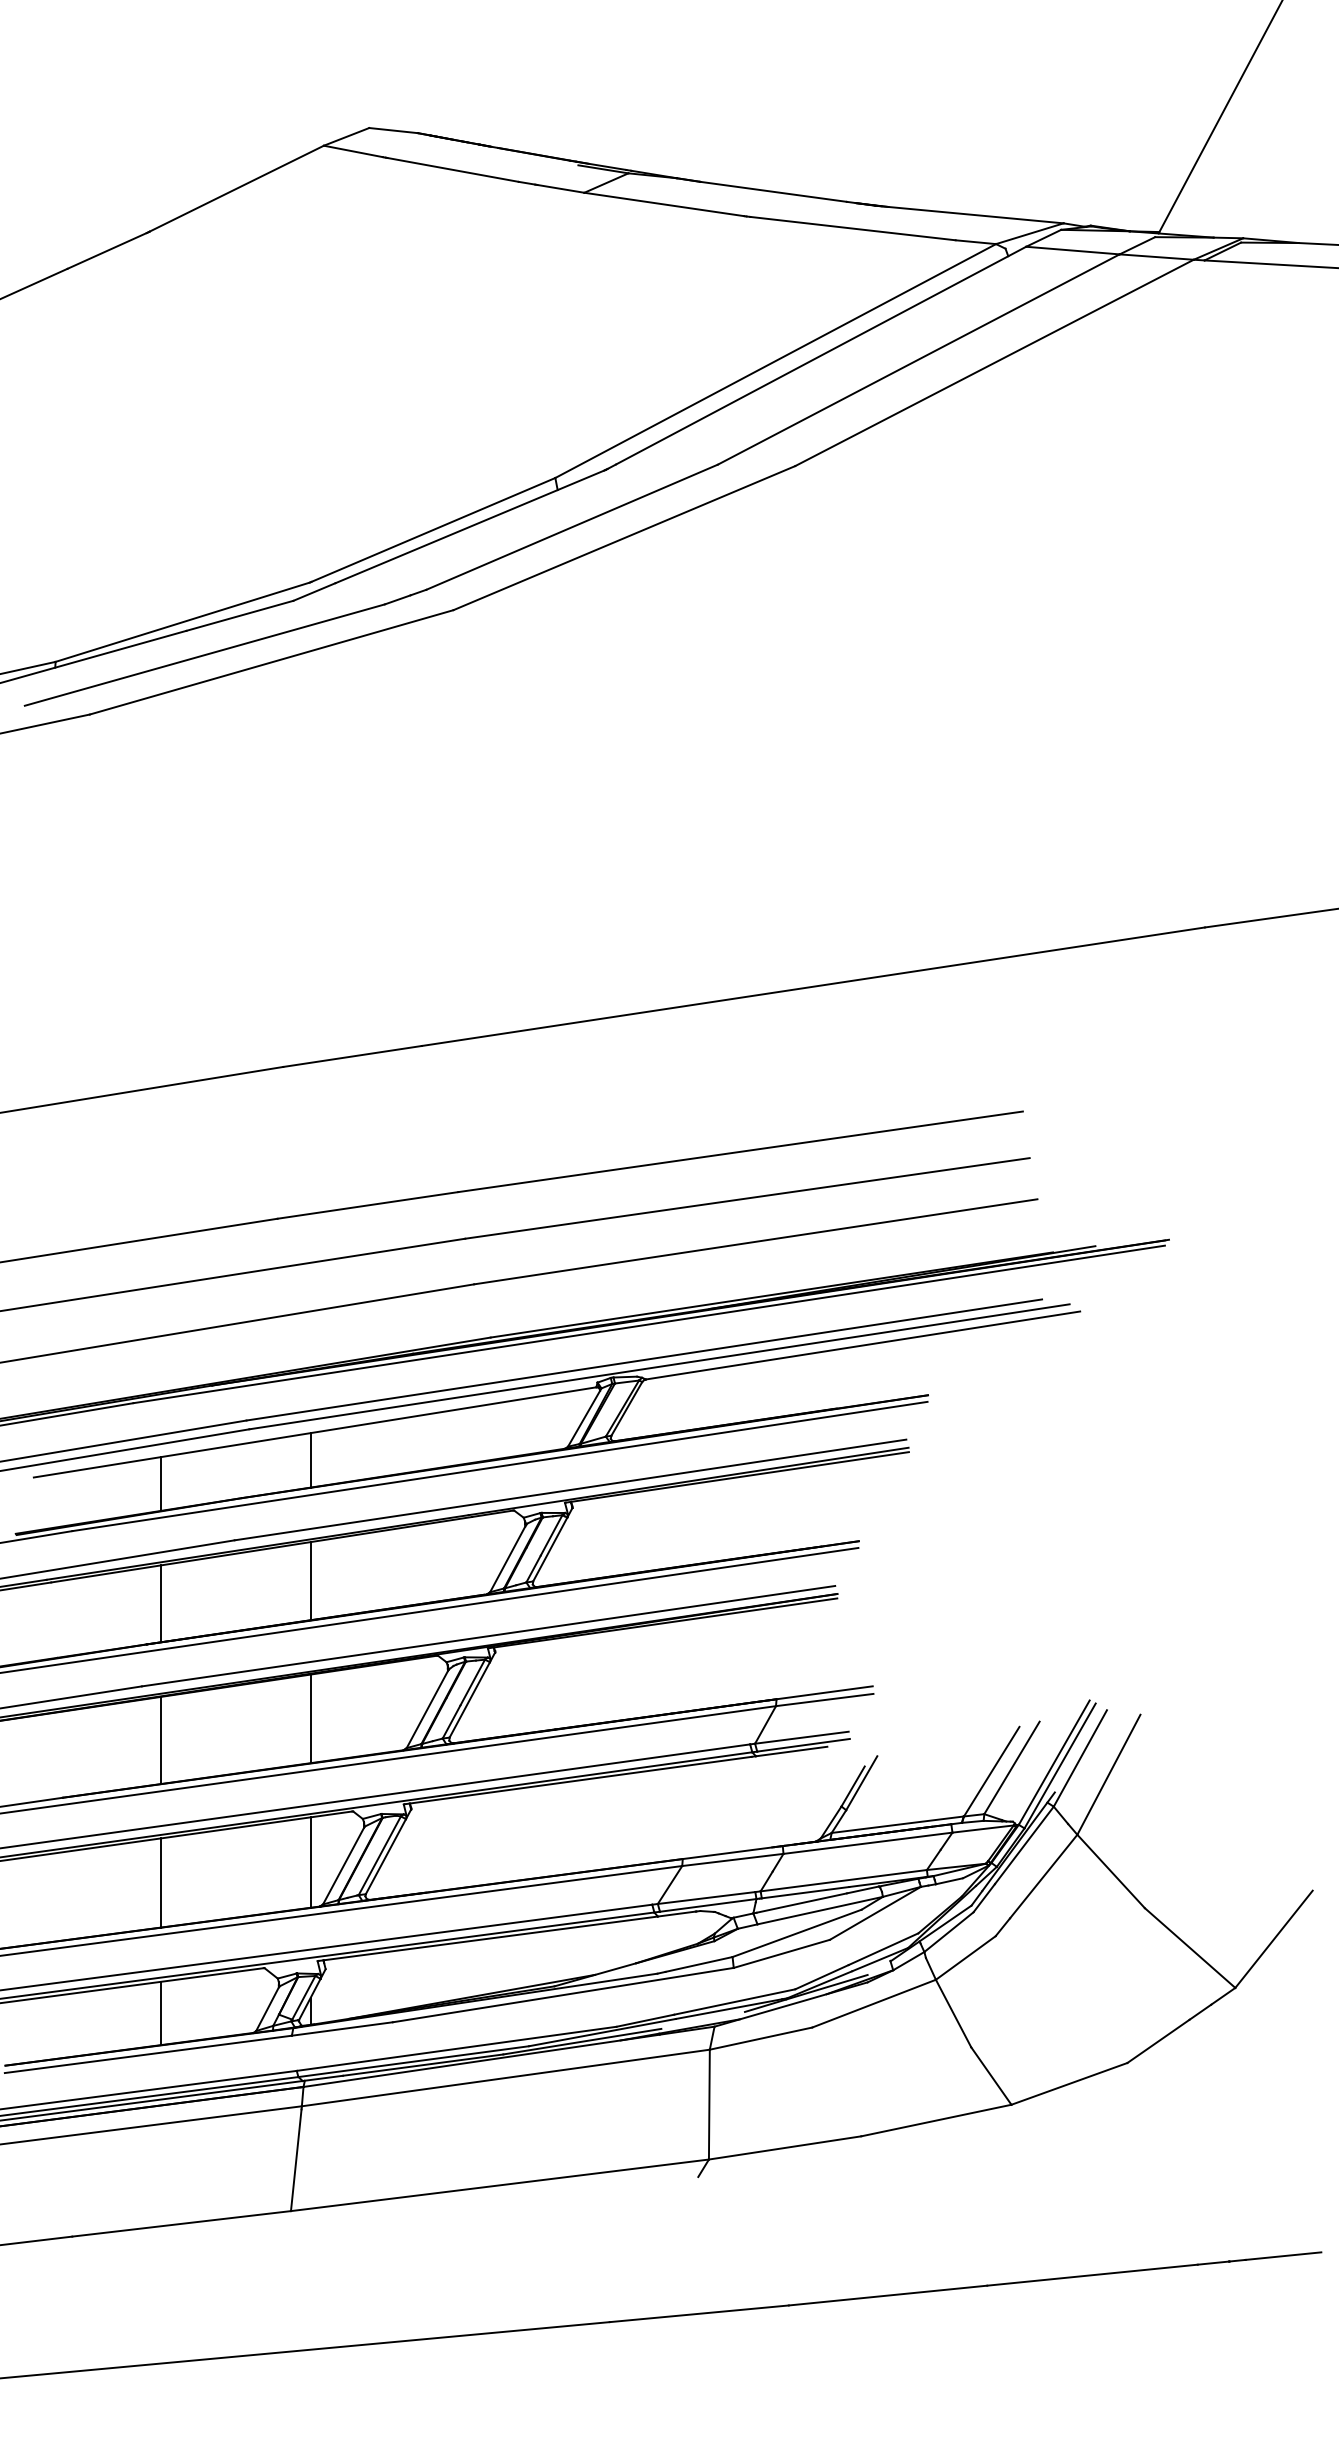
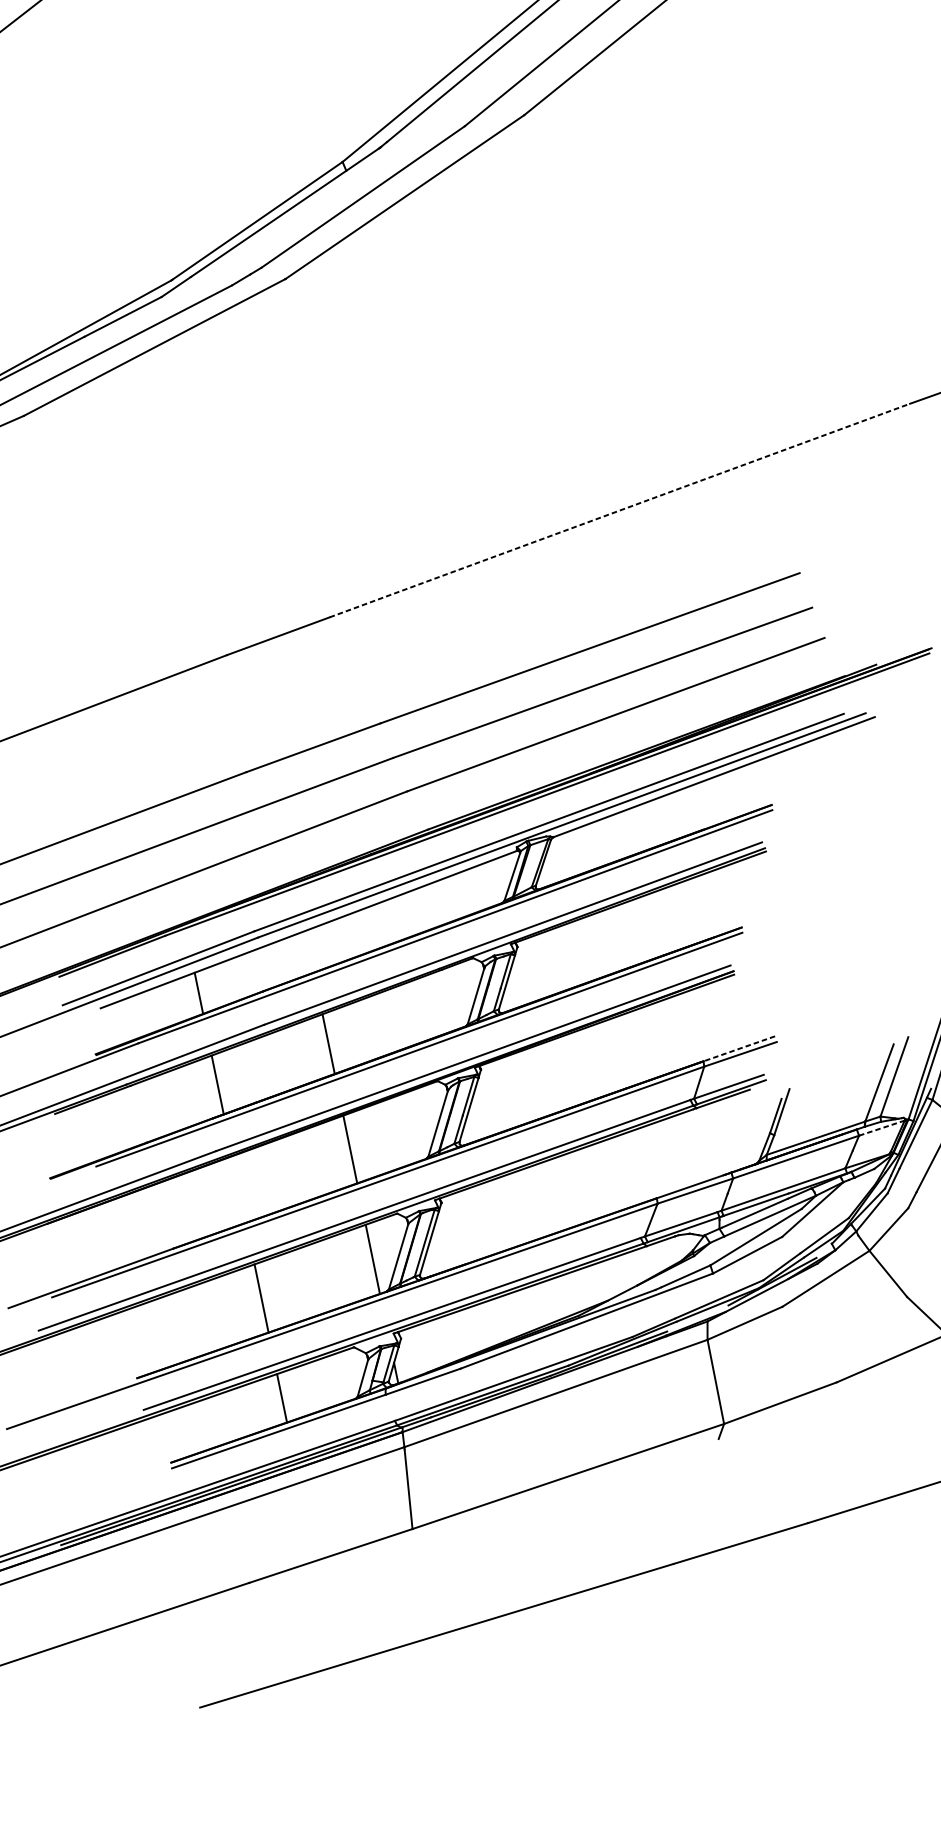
line: (813, 986) -> (619, 510), solid -> dashed
line: (310, 1460) -> (309, 951), removed
line: (824, 1692) -> (739, 1048), solid -> dashed
line: (160, 1740) -> (238, 1189), removed
line: (983, 1829) -> (882, 1128), solid -> dashed

